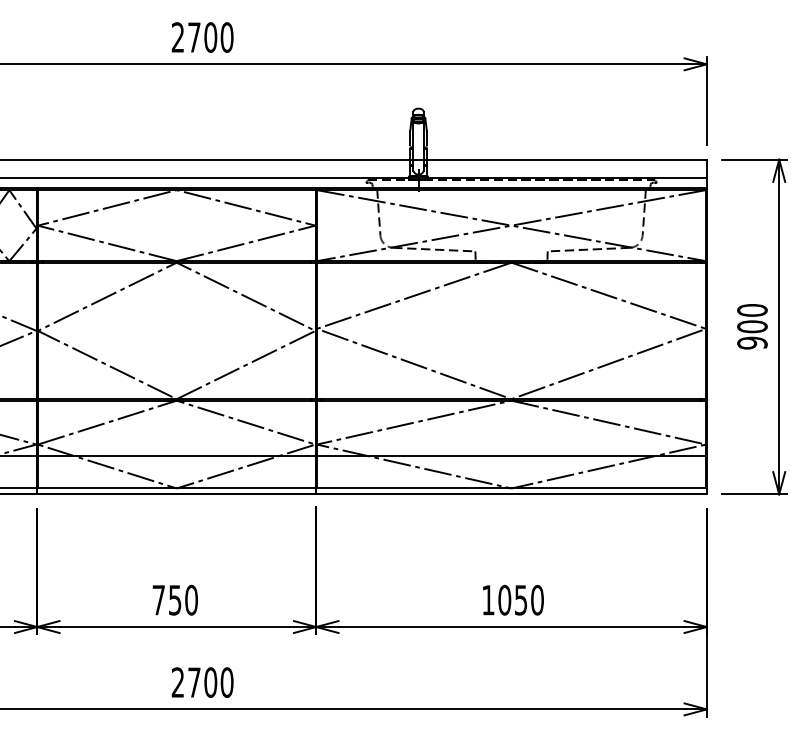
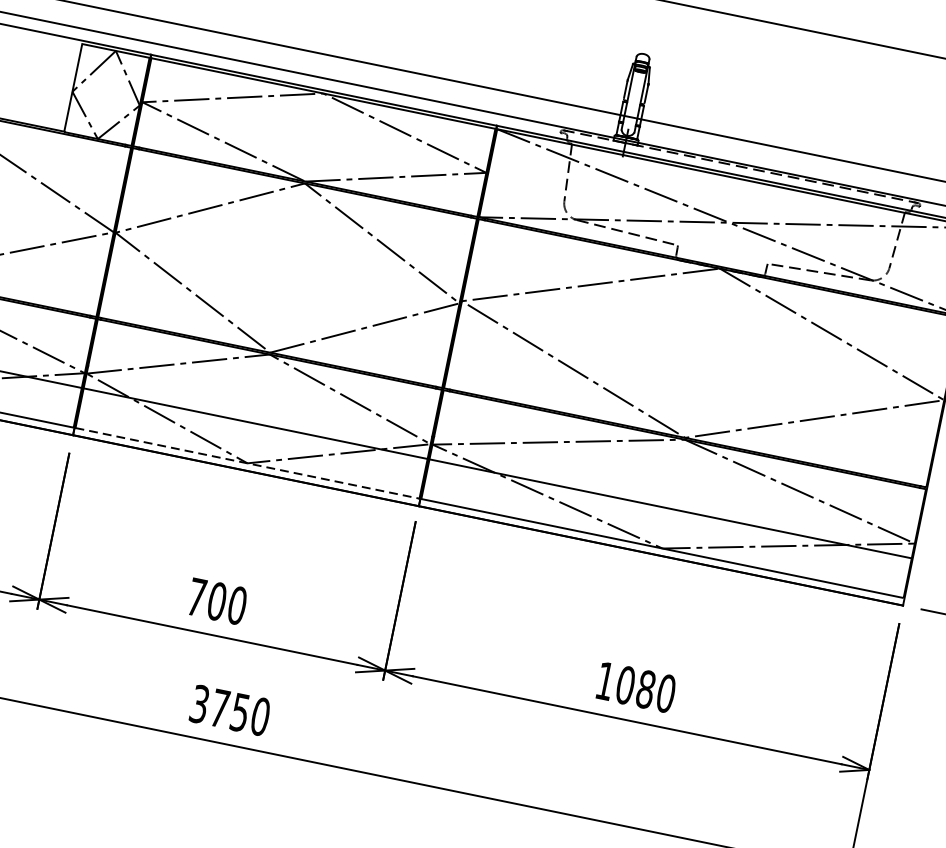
line: (176, 488) -> (247, 463), solid -> dashed
text: (174, 599) -> (216, 600), 750 -> 700
text: (520, 599) -> (645, 688), 1050 -> 1080
text: (194, 682) -> (220, 708), 2700 -> 3750

